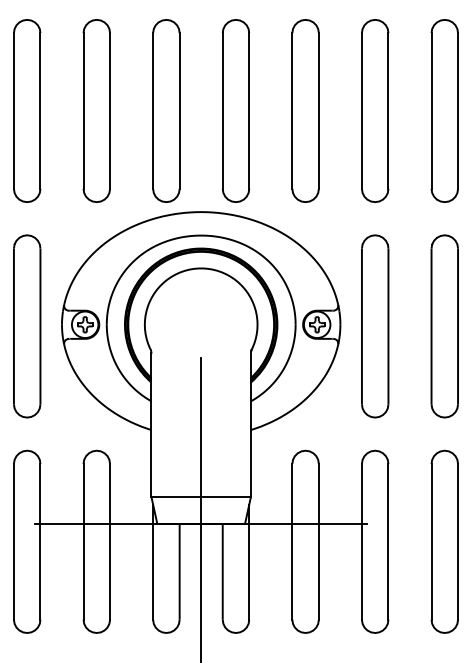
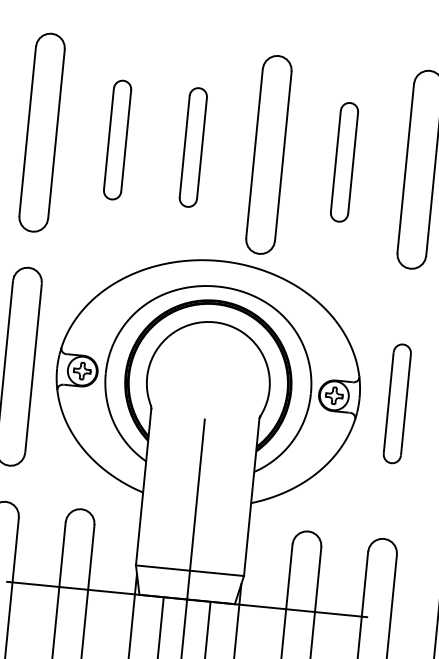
part: (96, 110) -> (117, 139), size x0.6
part: (166, 110) -> (193, 147), size x0.6
part: (305, 110) -> (344, 161), size x0.6
part: (375, 326) -> (397, 403), size x0.6

